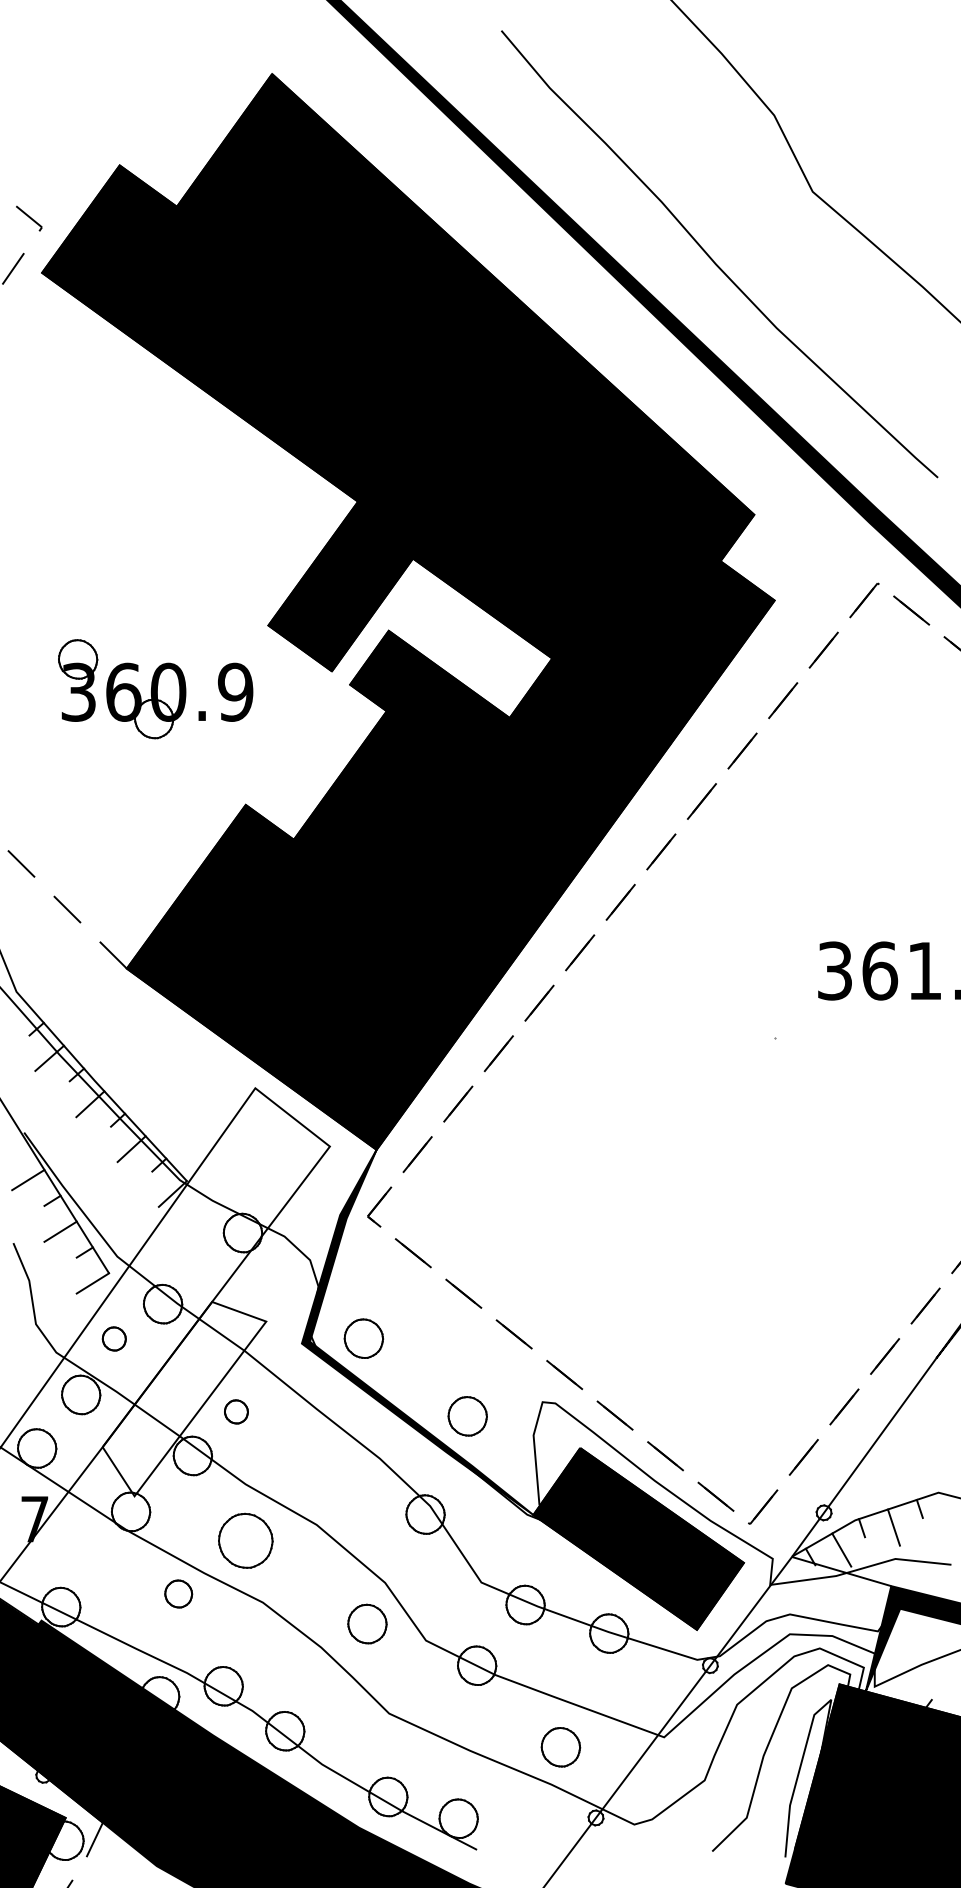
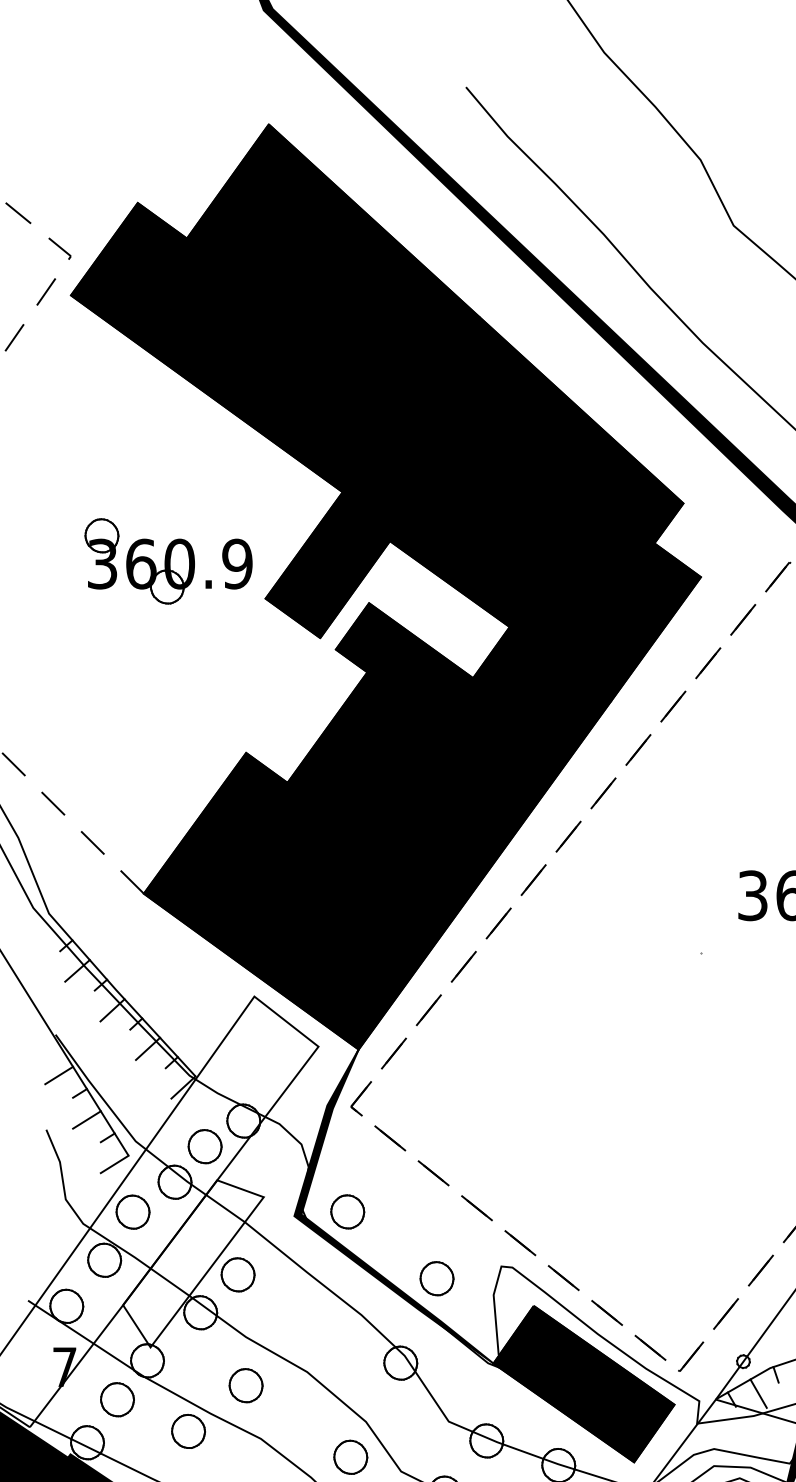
part: (155, 689) -> (168, 561), moved
part: (198, 1262) -> (205, 1146), added
part: (114, 1338) -> (133, 1211), size x1.67
part: (236, 1411) -> (238, 1274), size x1.67
part: (245, 1540) -> (245, 1385), size x0.71
part: (96, 1556) -> (117, 1399), added
part: (178, 1593) -> (188, 1431), size x1.43

